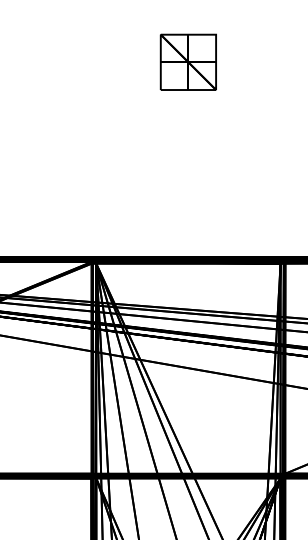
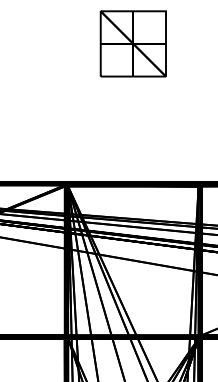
part: (188, 62) -> (133, 44), size x1.67

